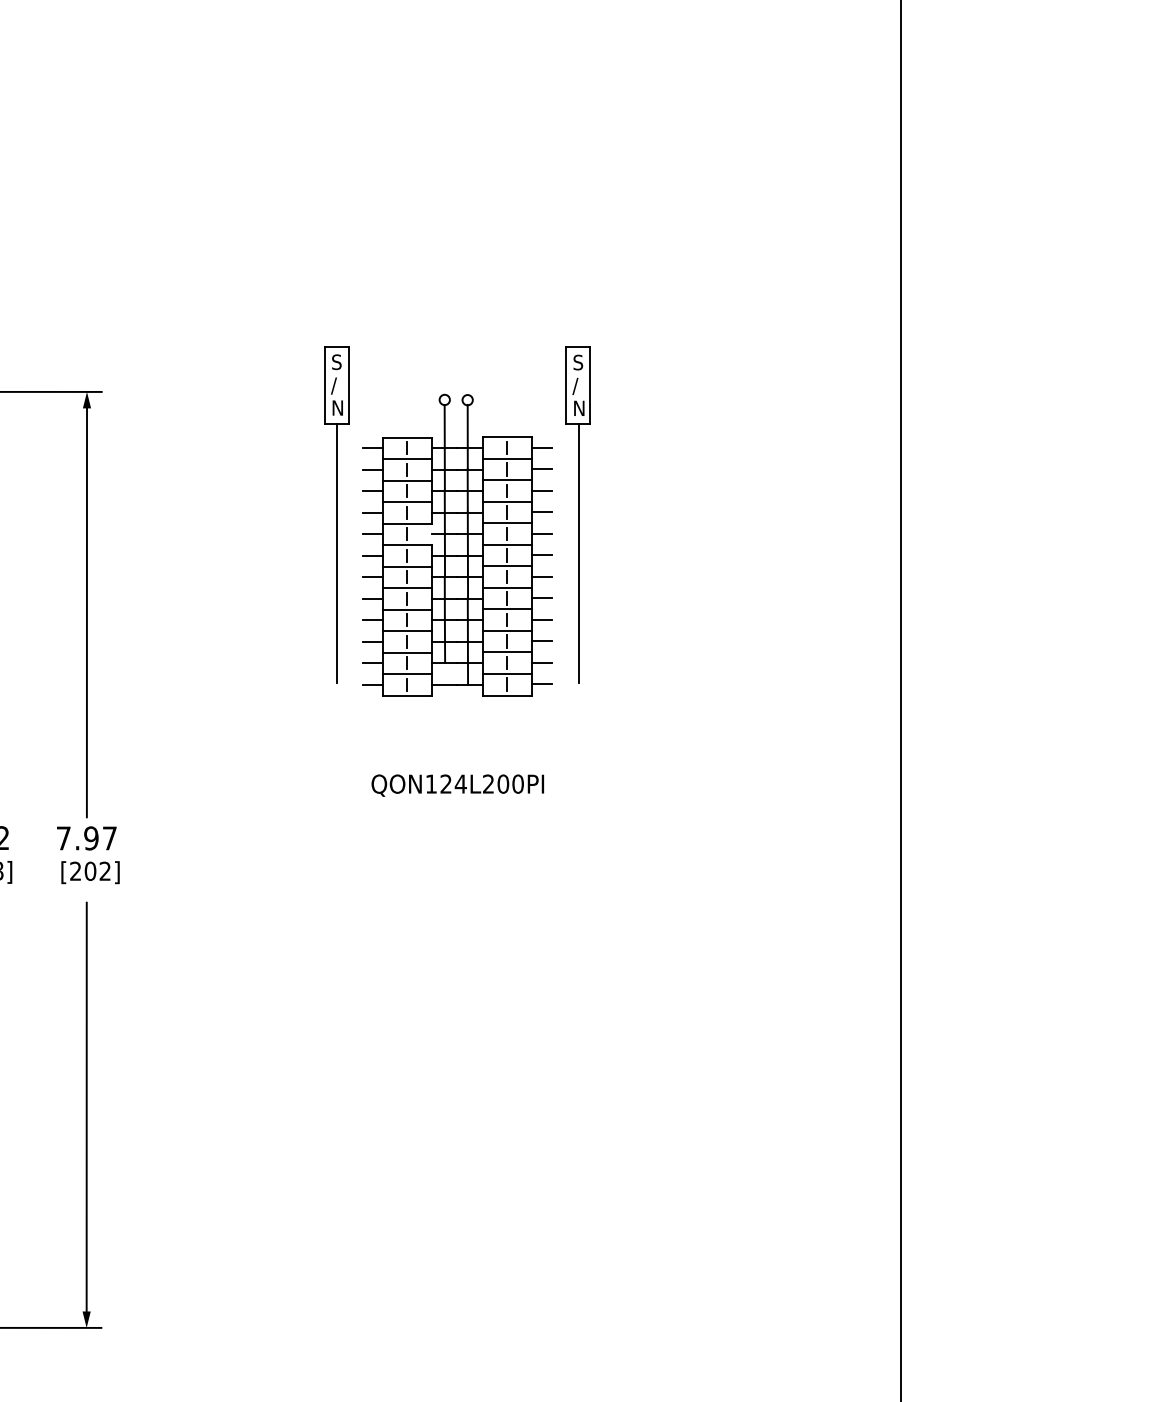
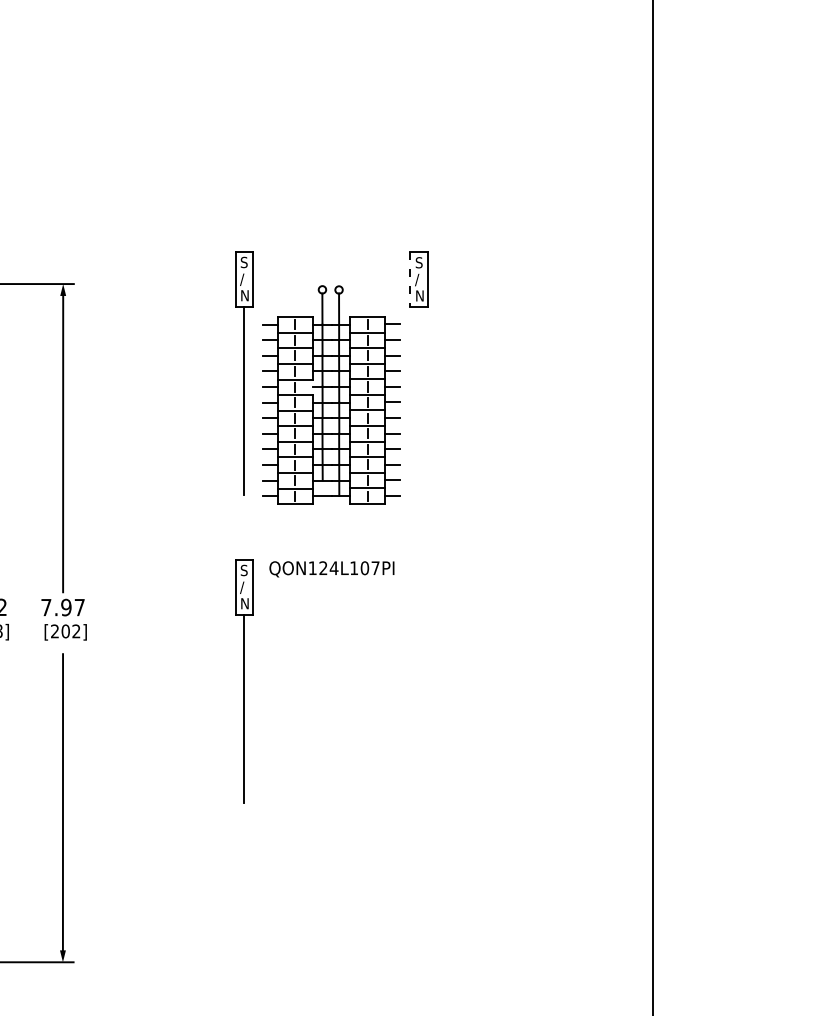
line: (566, 385) -> (410, 279), solid -> dashed
line: (580, 552) -> (420, 400), removed
text: (502, 784) -> (364, 568), QON124L200PI -> QON124L107PI
part: (337, 940) -> (244, 681), added

